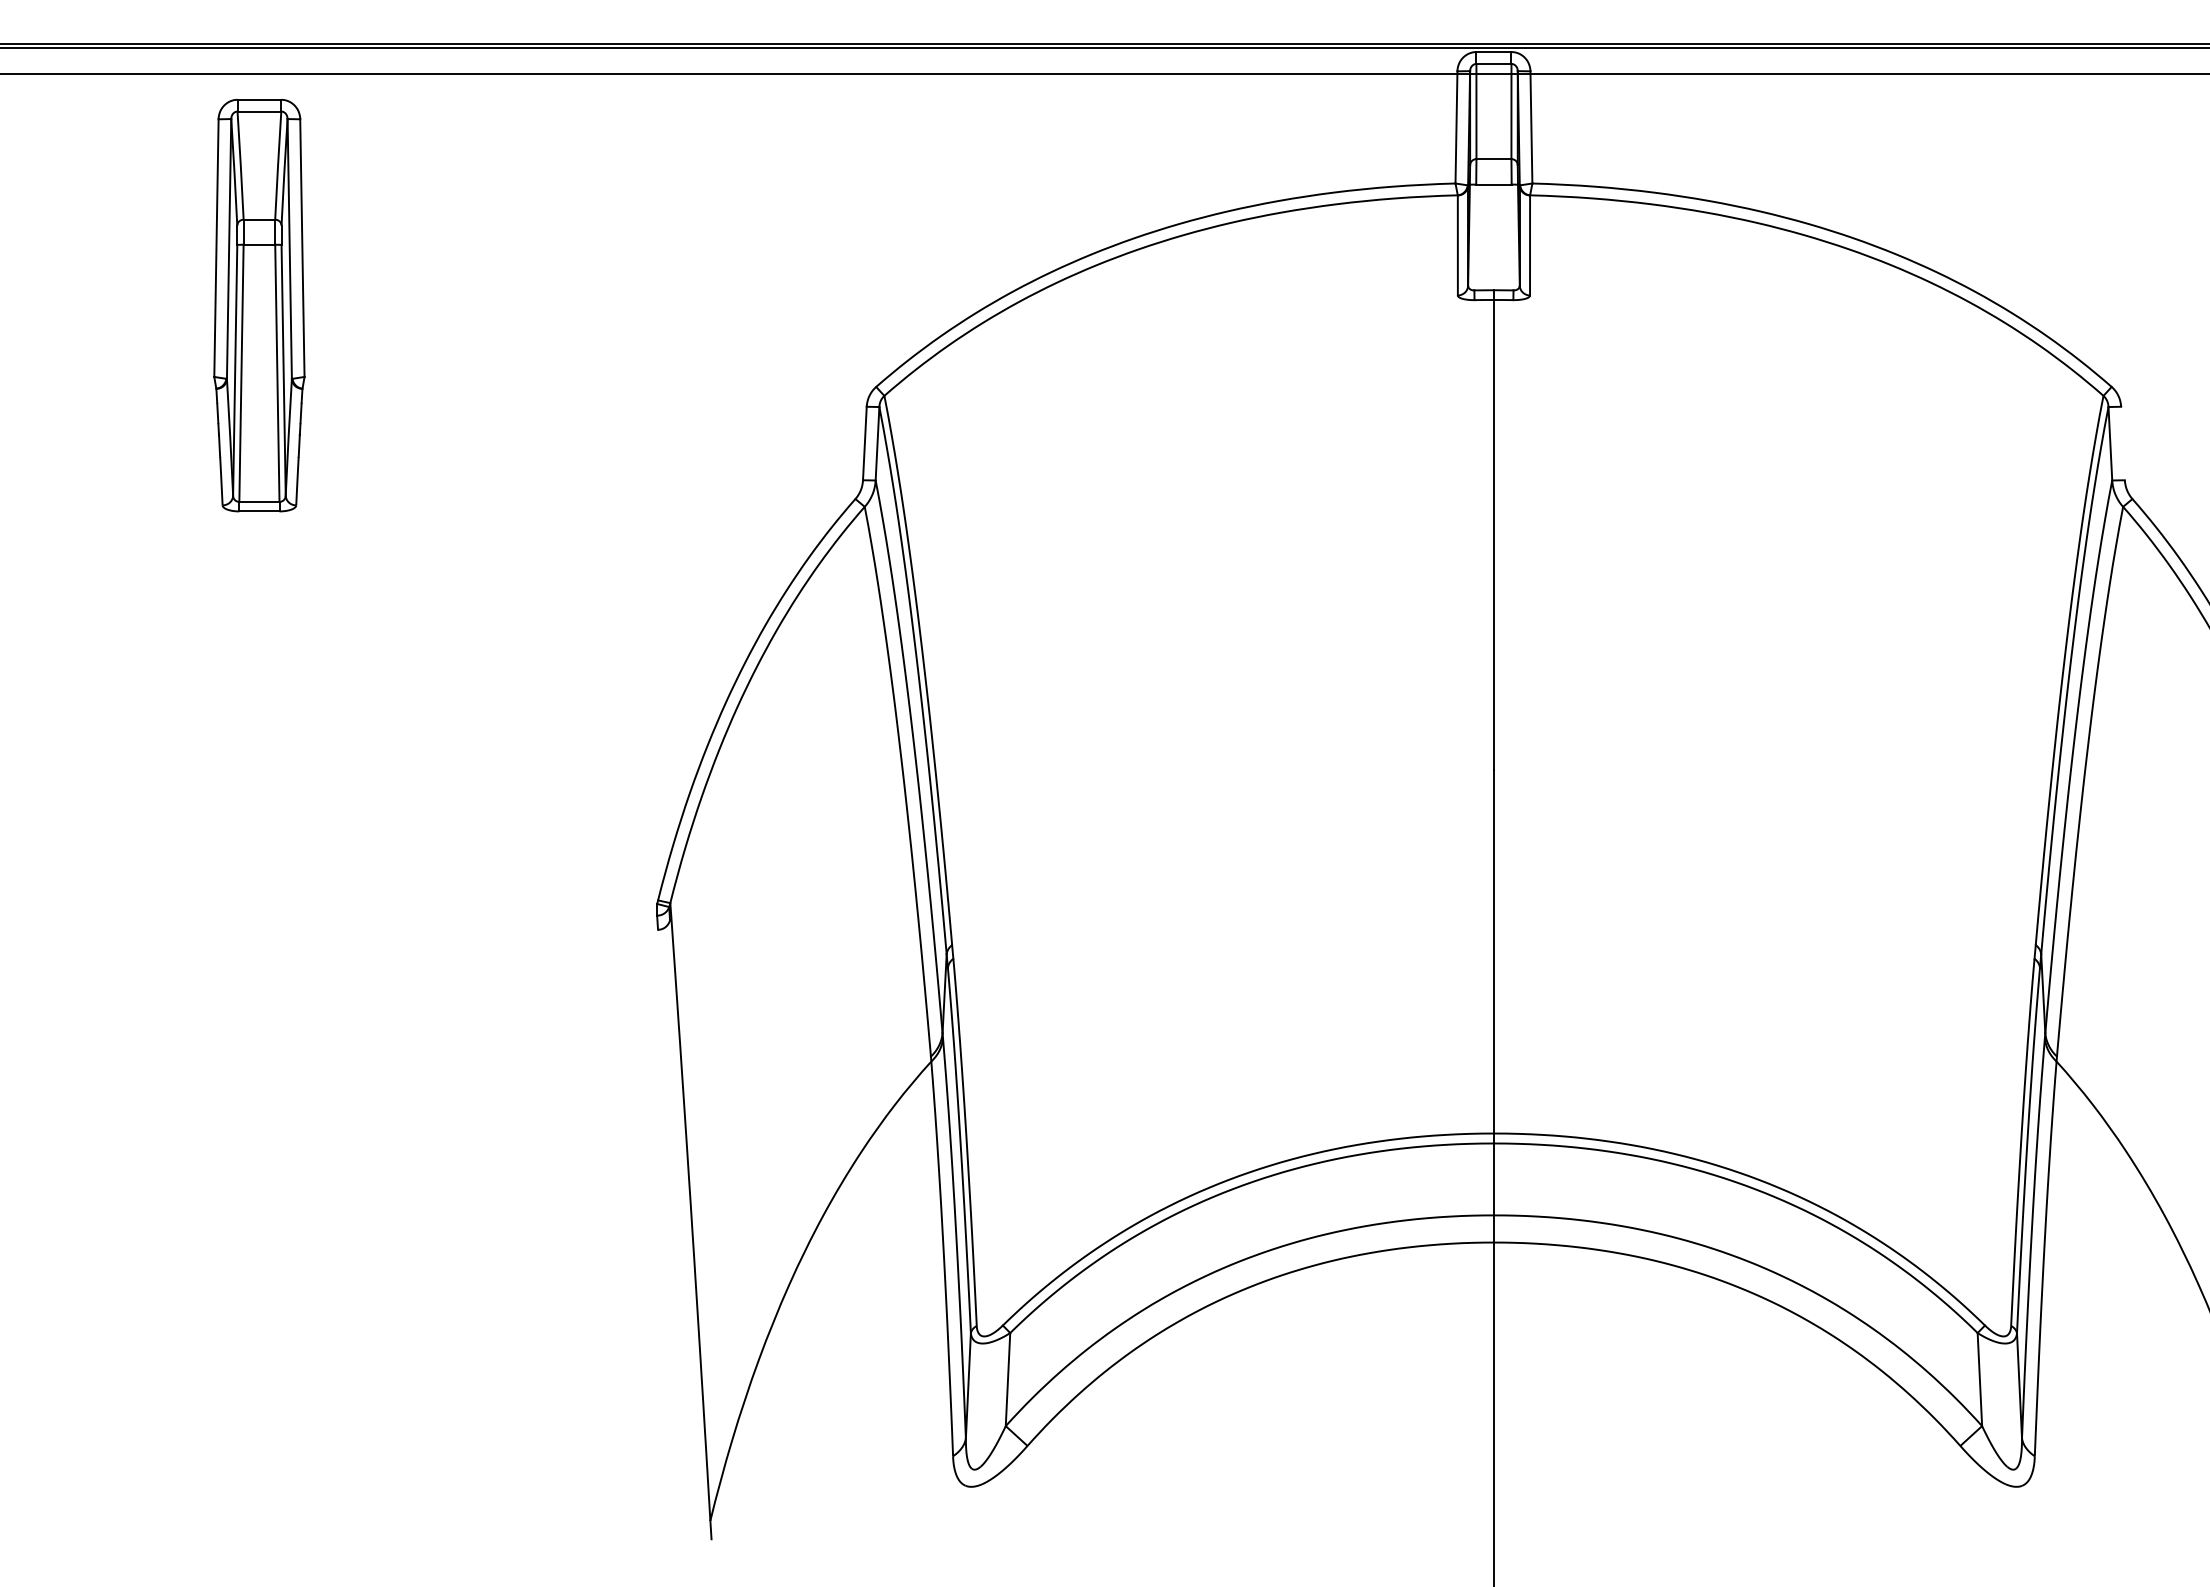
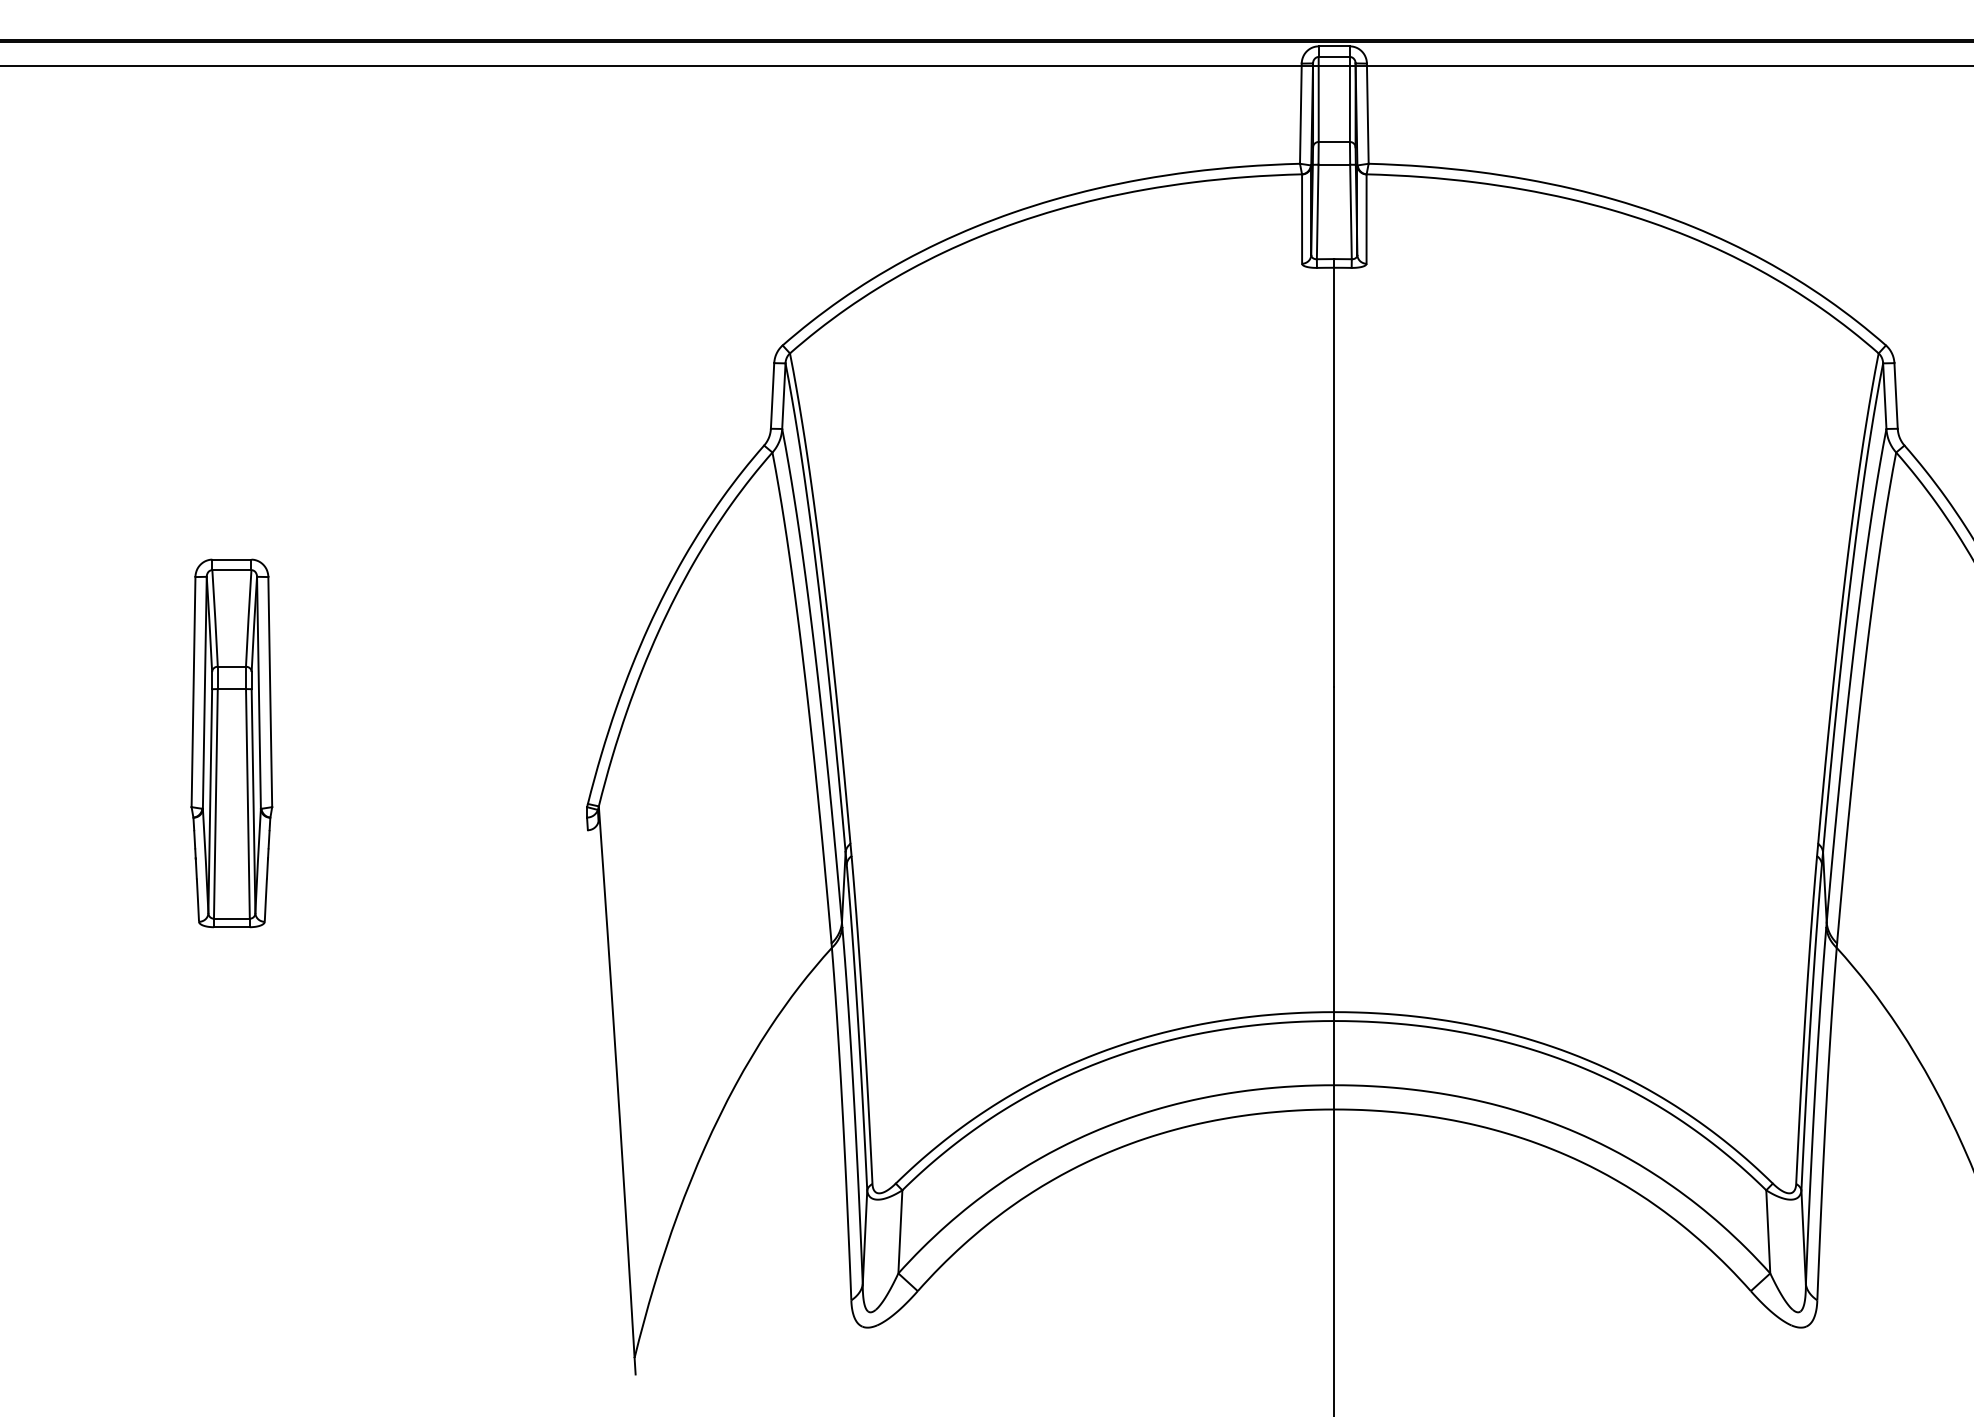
line: (1475, 237) -> (1317, 211), added
line: (1512, 237) -> (1350, 211), added
part: (259, 305) -> (231, 743), moved
line: (2122, 443) -> (1895, 395), added

